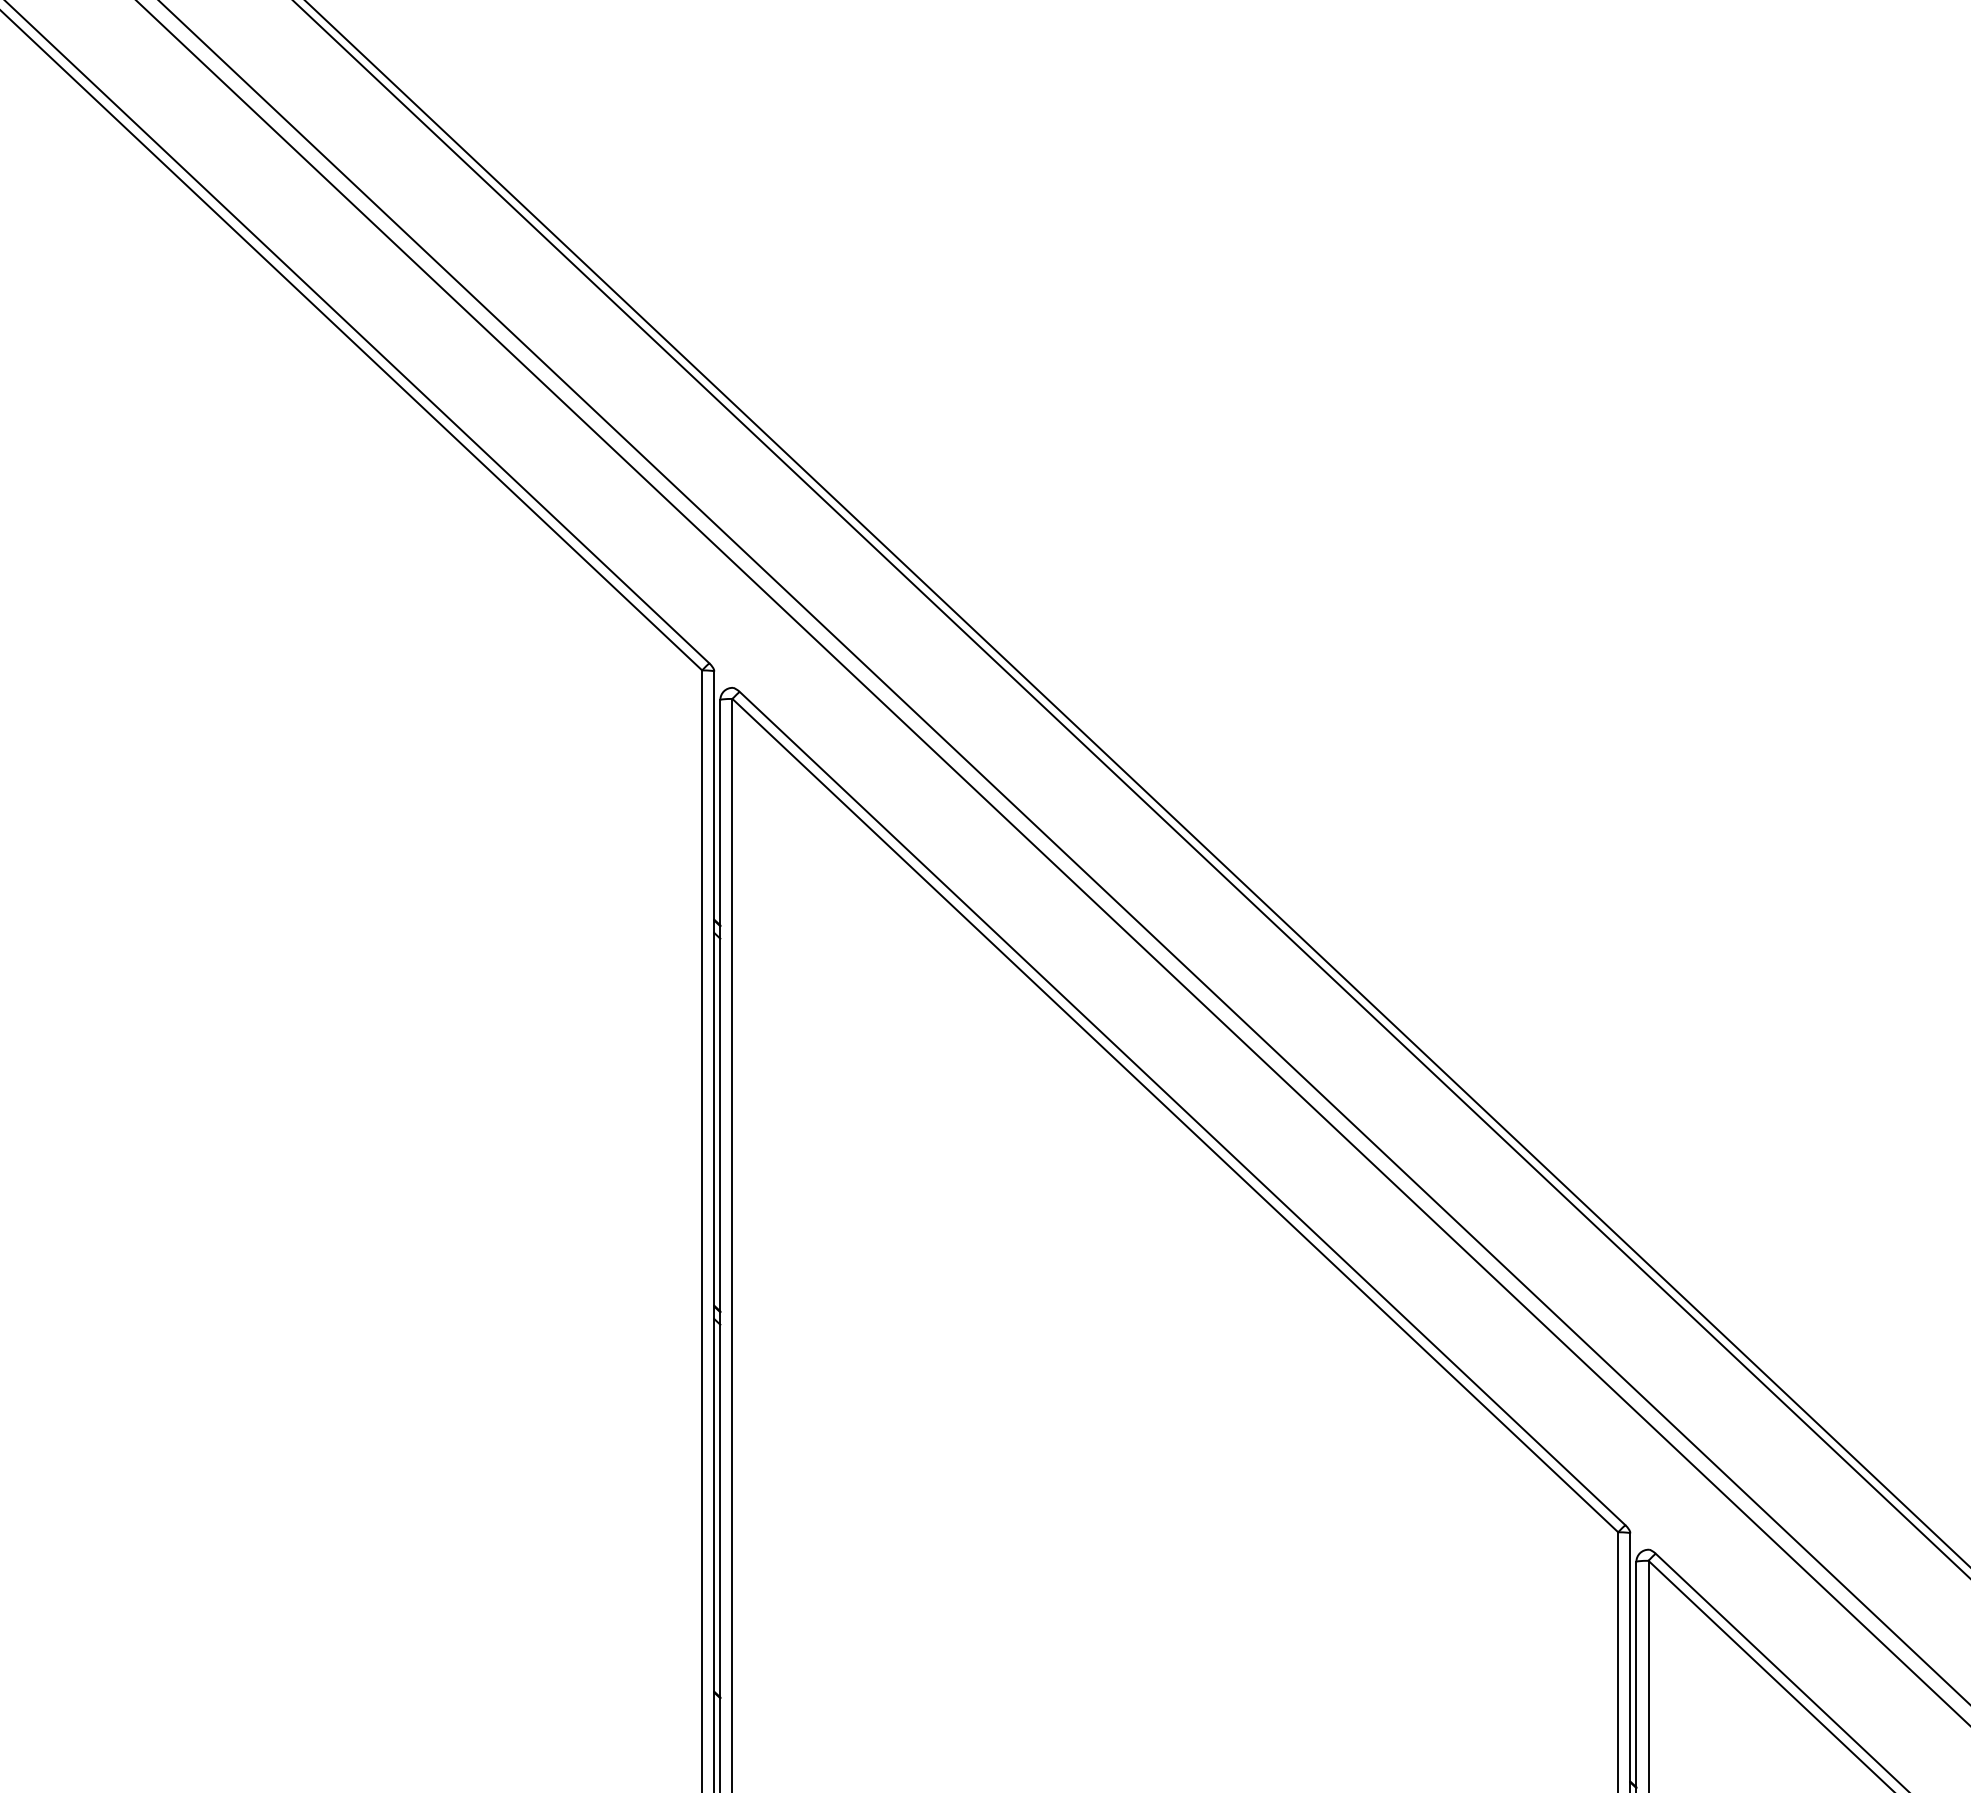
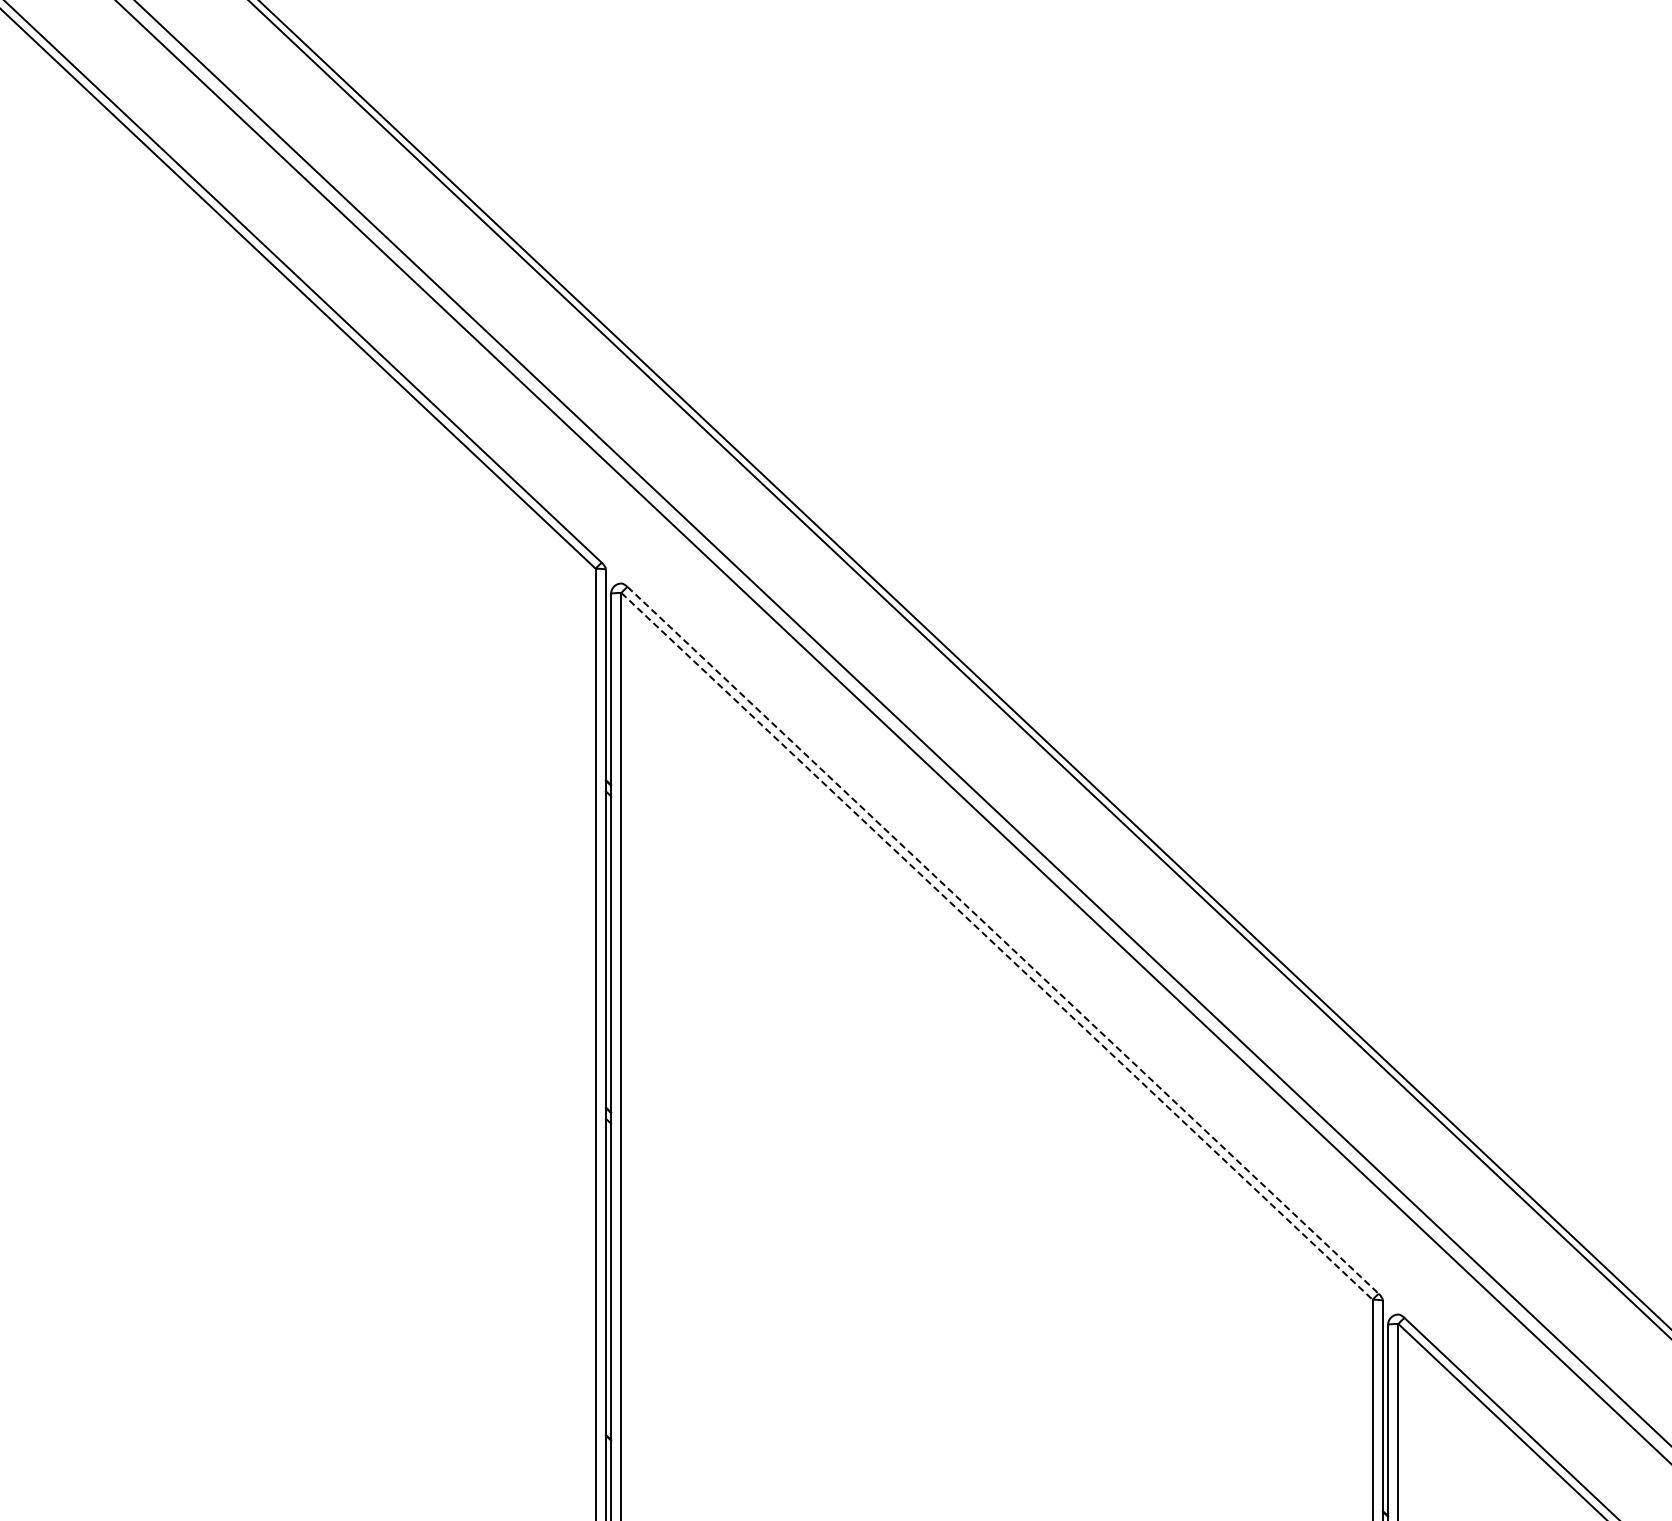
line: (1182, 1108) -> (1003, 940), solid -> dashed
line: (1175, 1115) -> (997, 946), solid -> dashed

